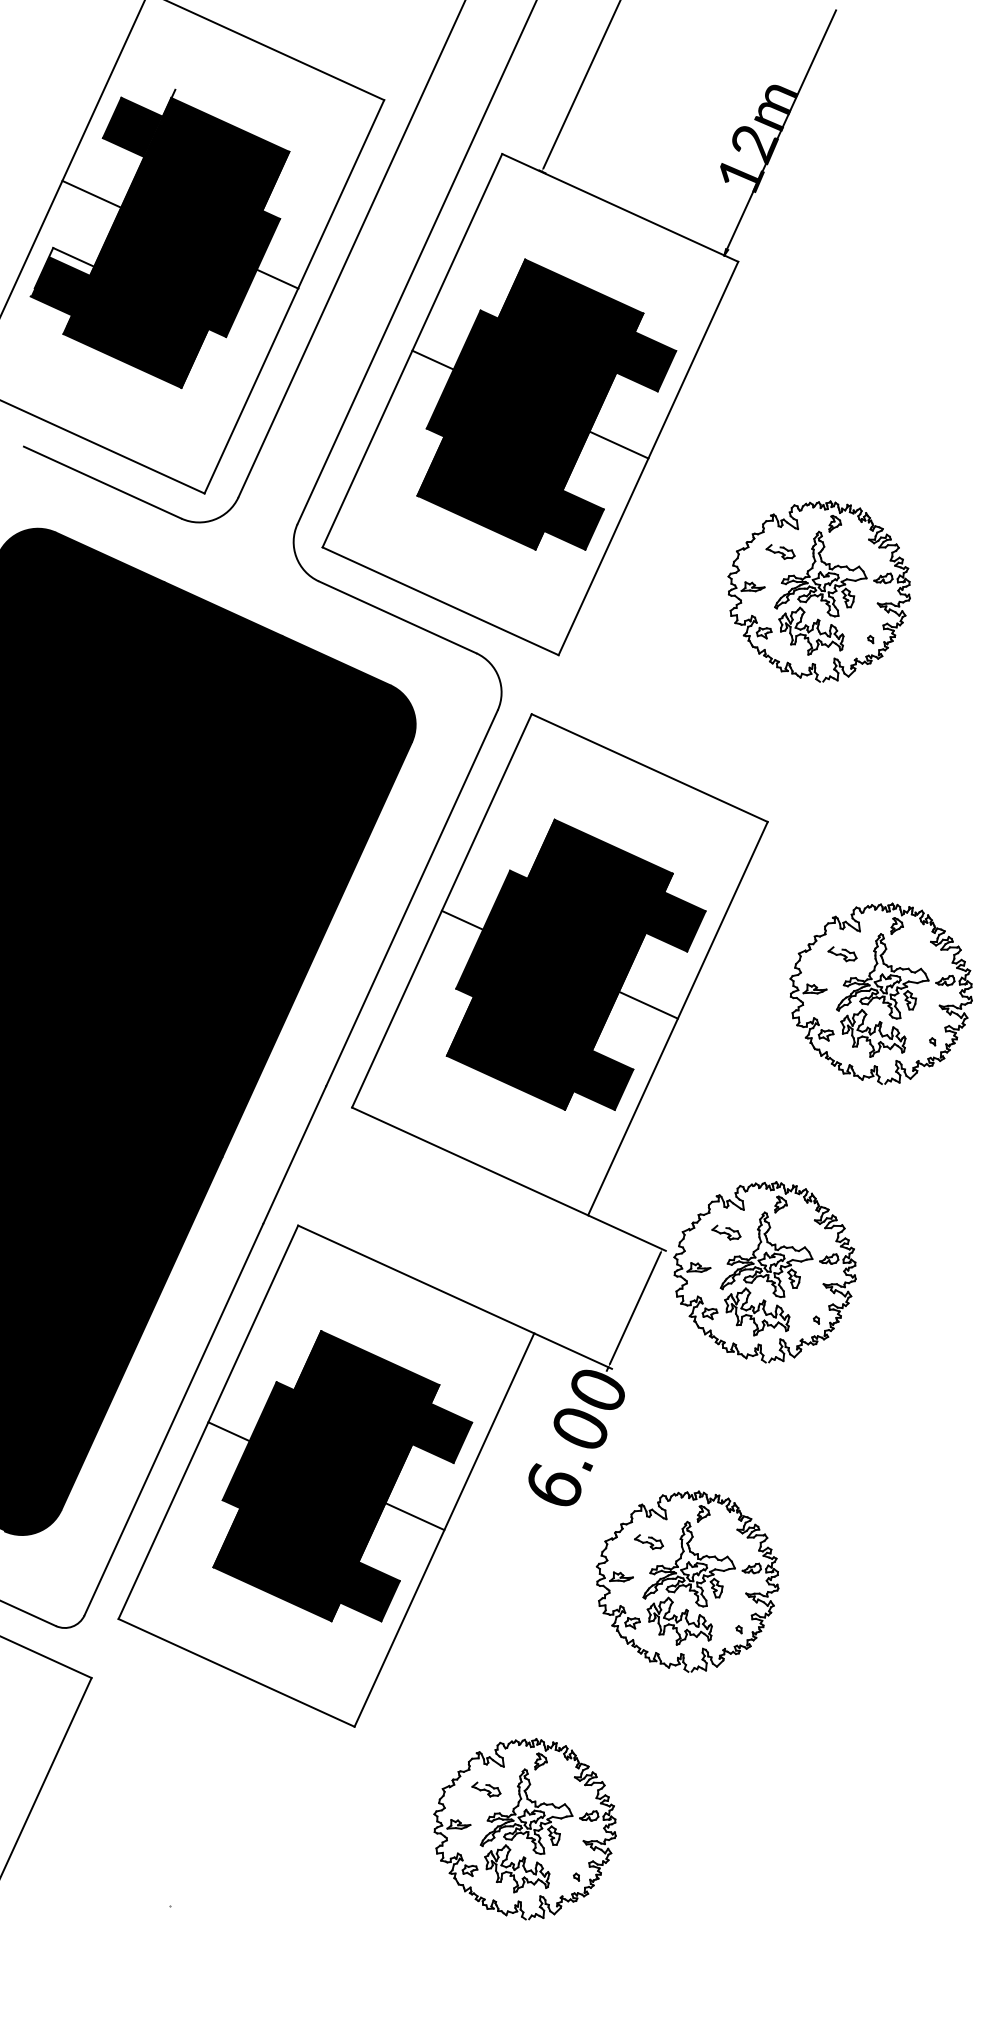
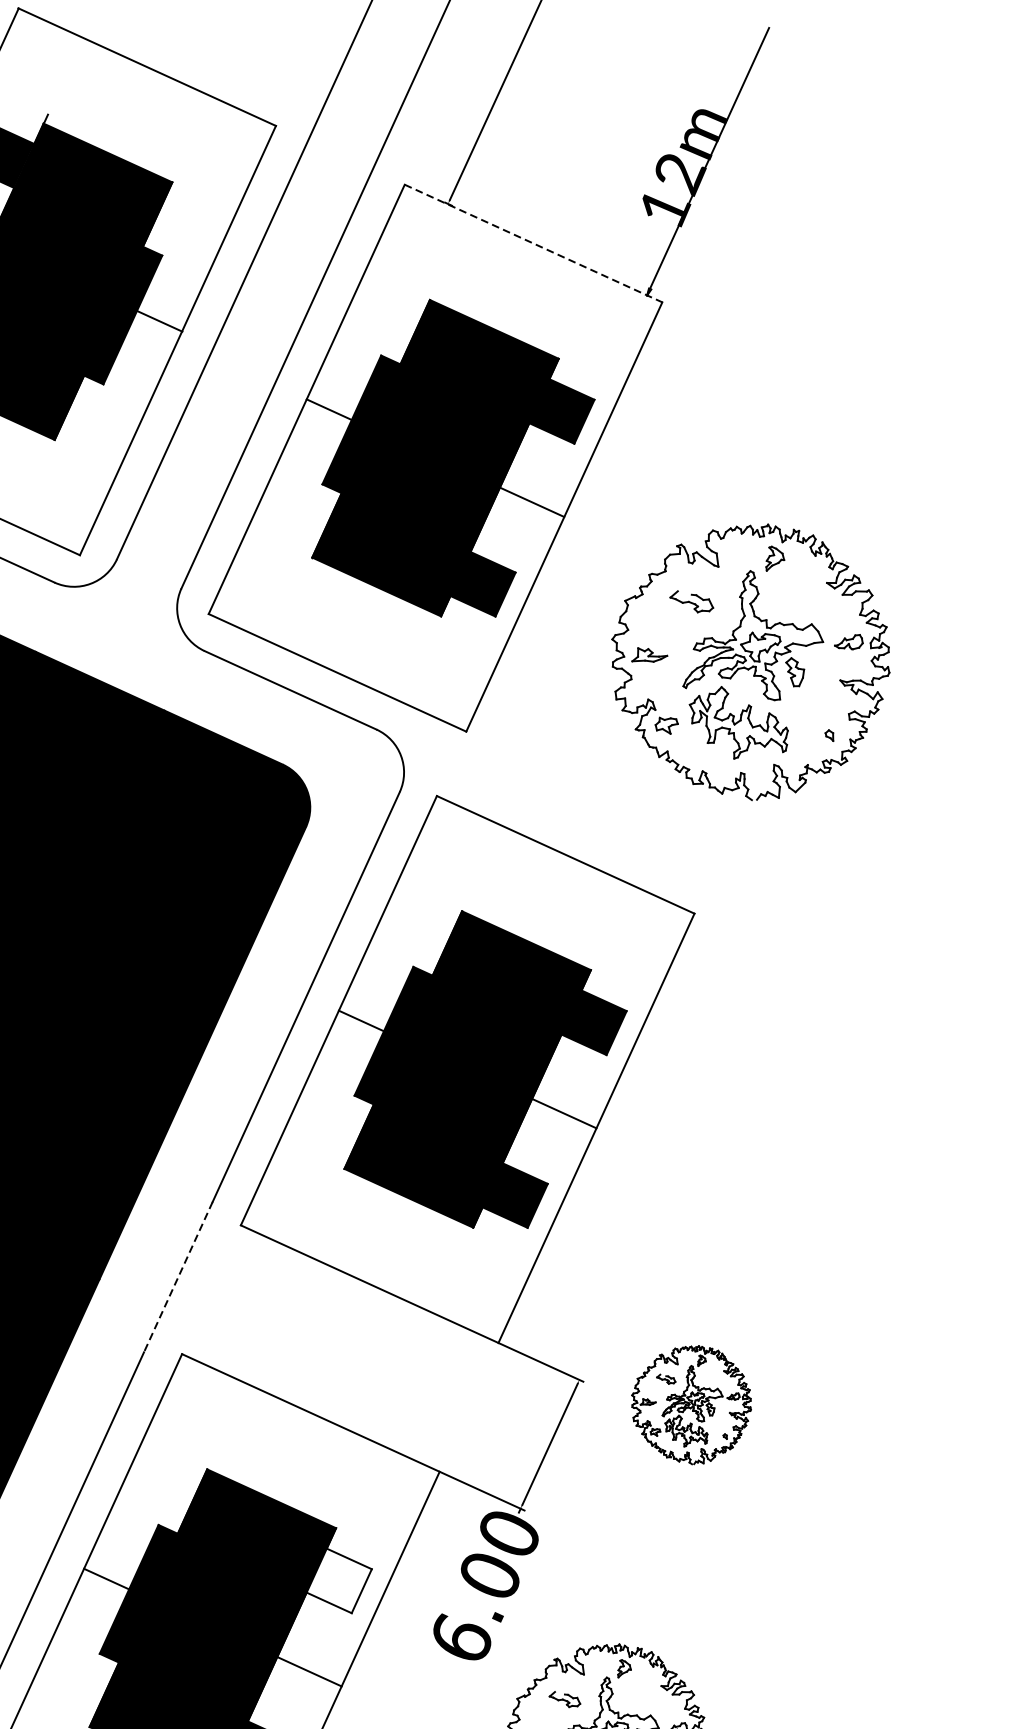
line: (620, 207) -> (533, 243), solid -> dashed
part: (818, 591) -> (749, 662), size x1.4
part: (880, 993) -> (817, 1100), removed
line: (294, 1155) -> (178, 1277), solid -> dashed
part: (764, 1272) -> (690, 1405), size x0.6
fill: (442, 1433) -> (339, 1581), removed

